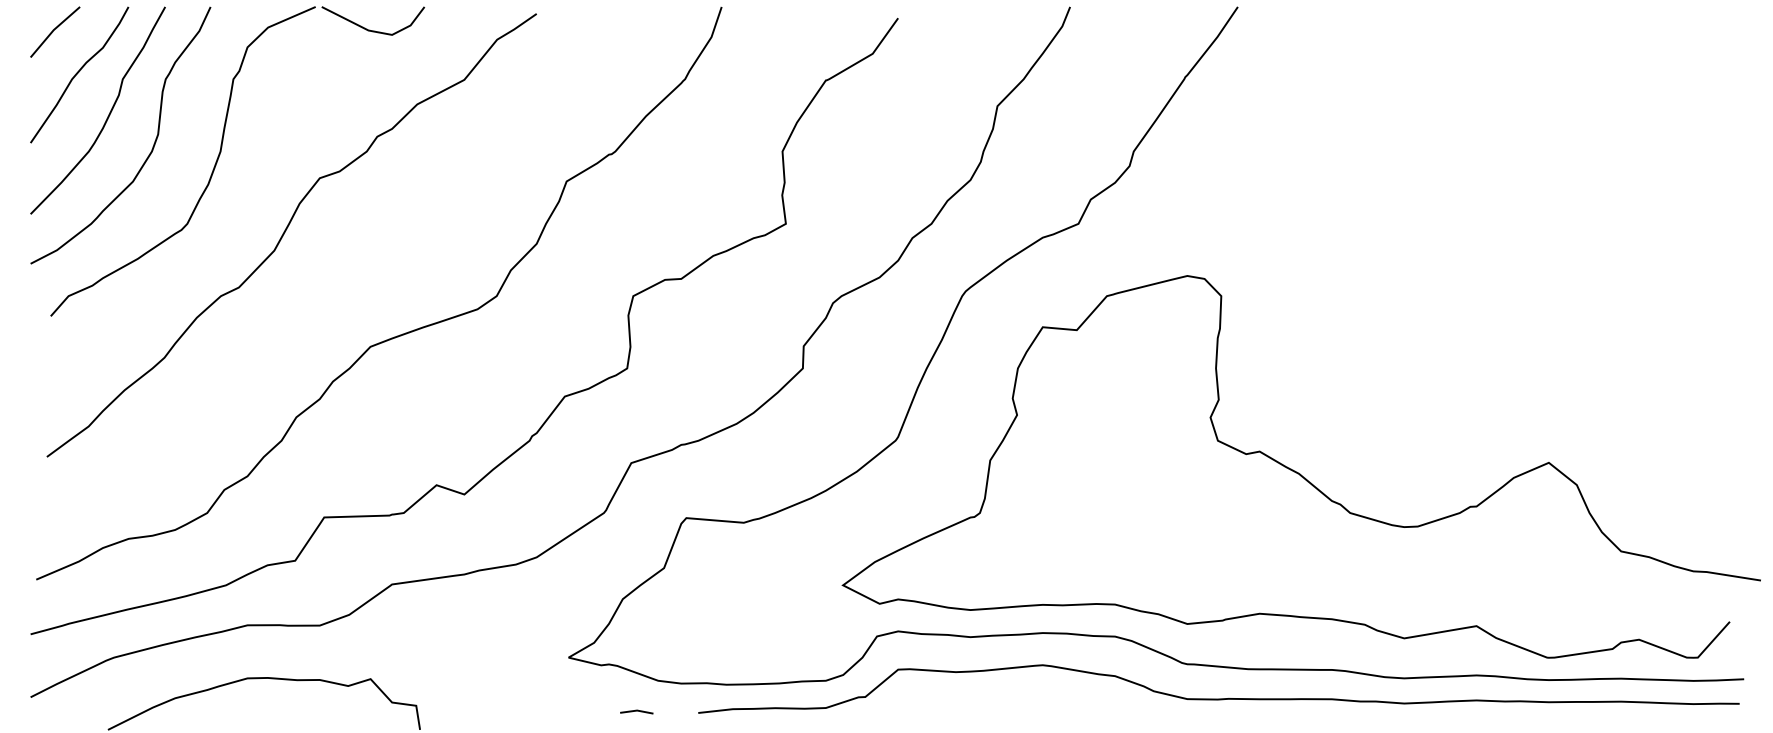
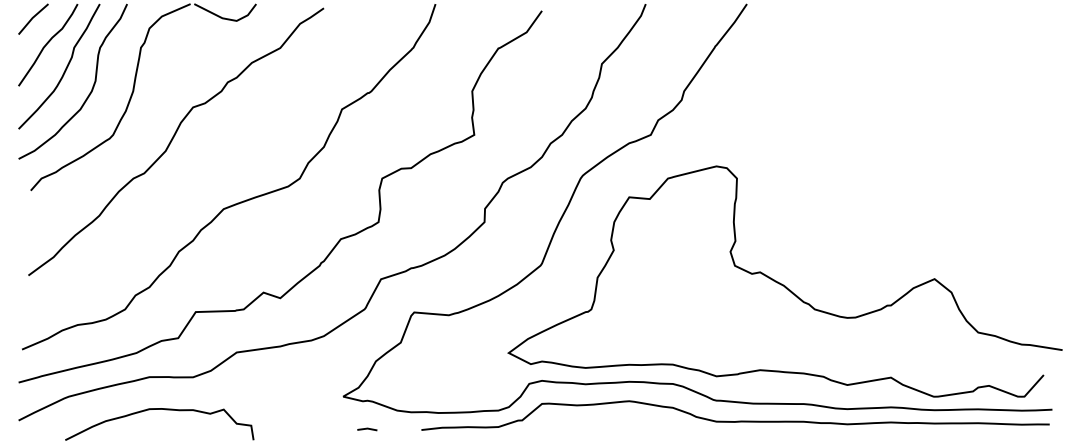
line: (637, 712) -> (367, 429), moved

